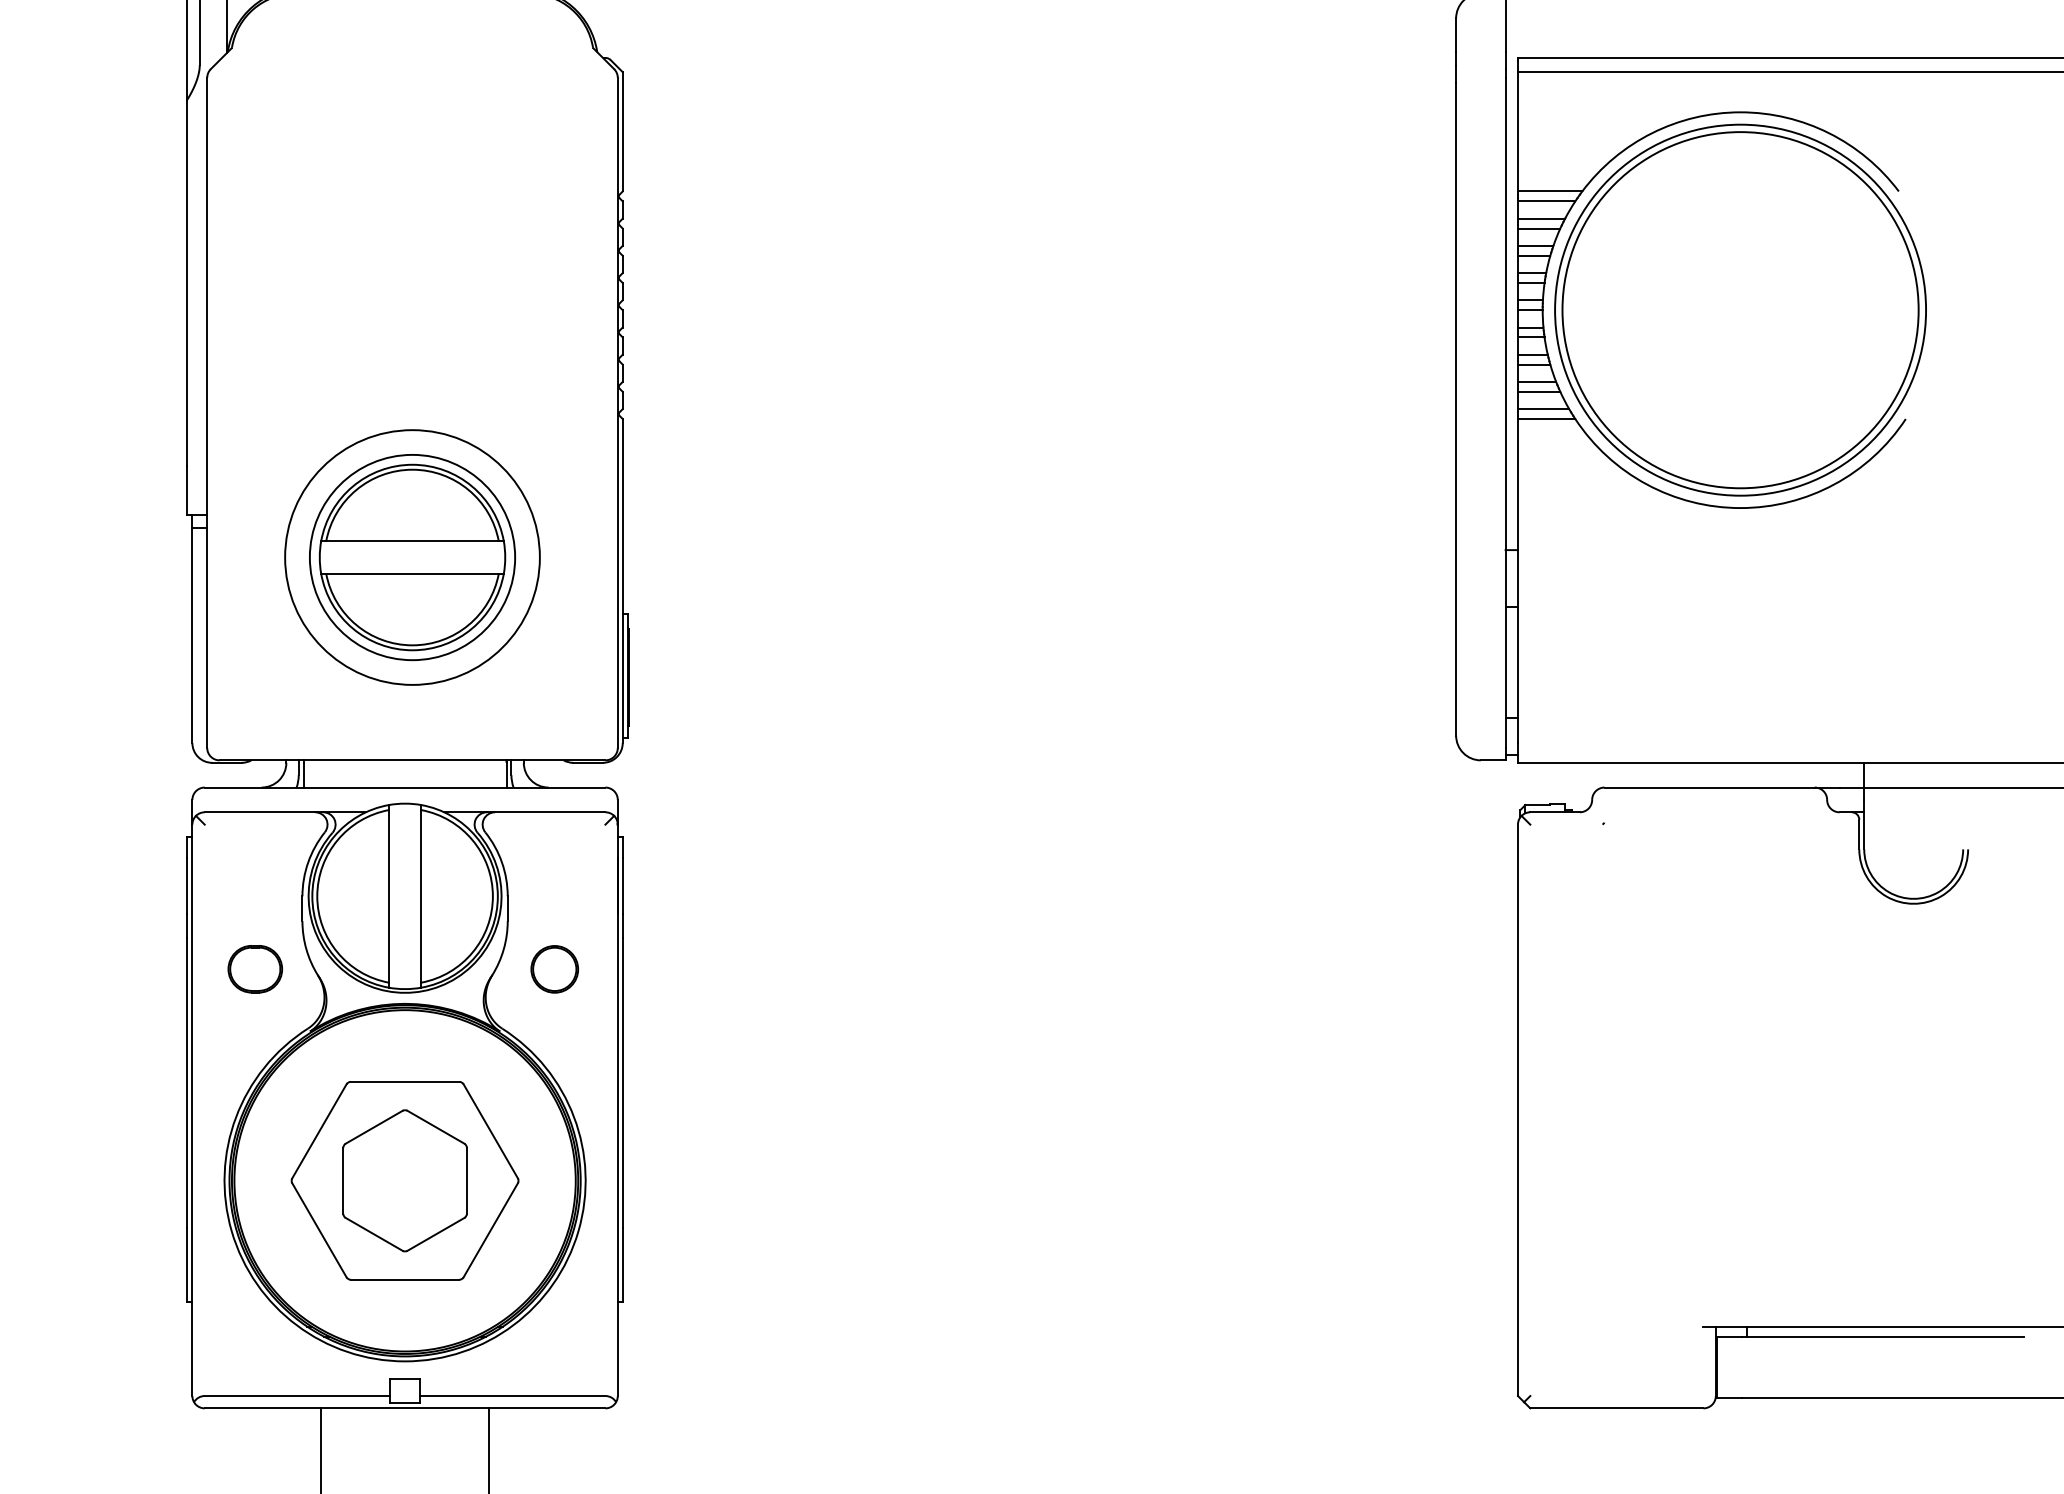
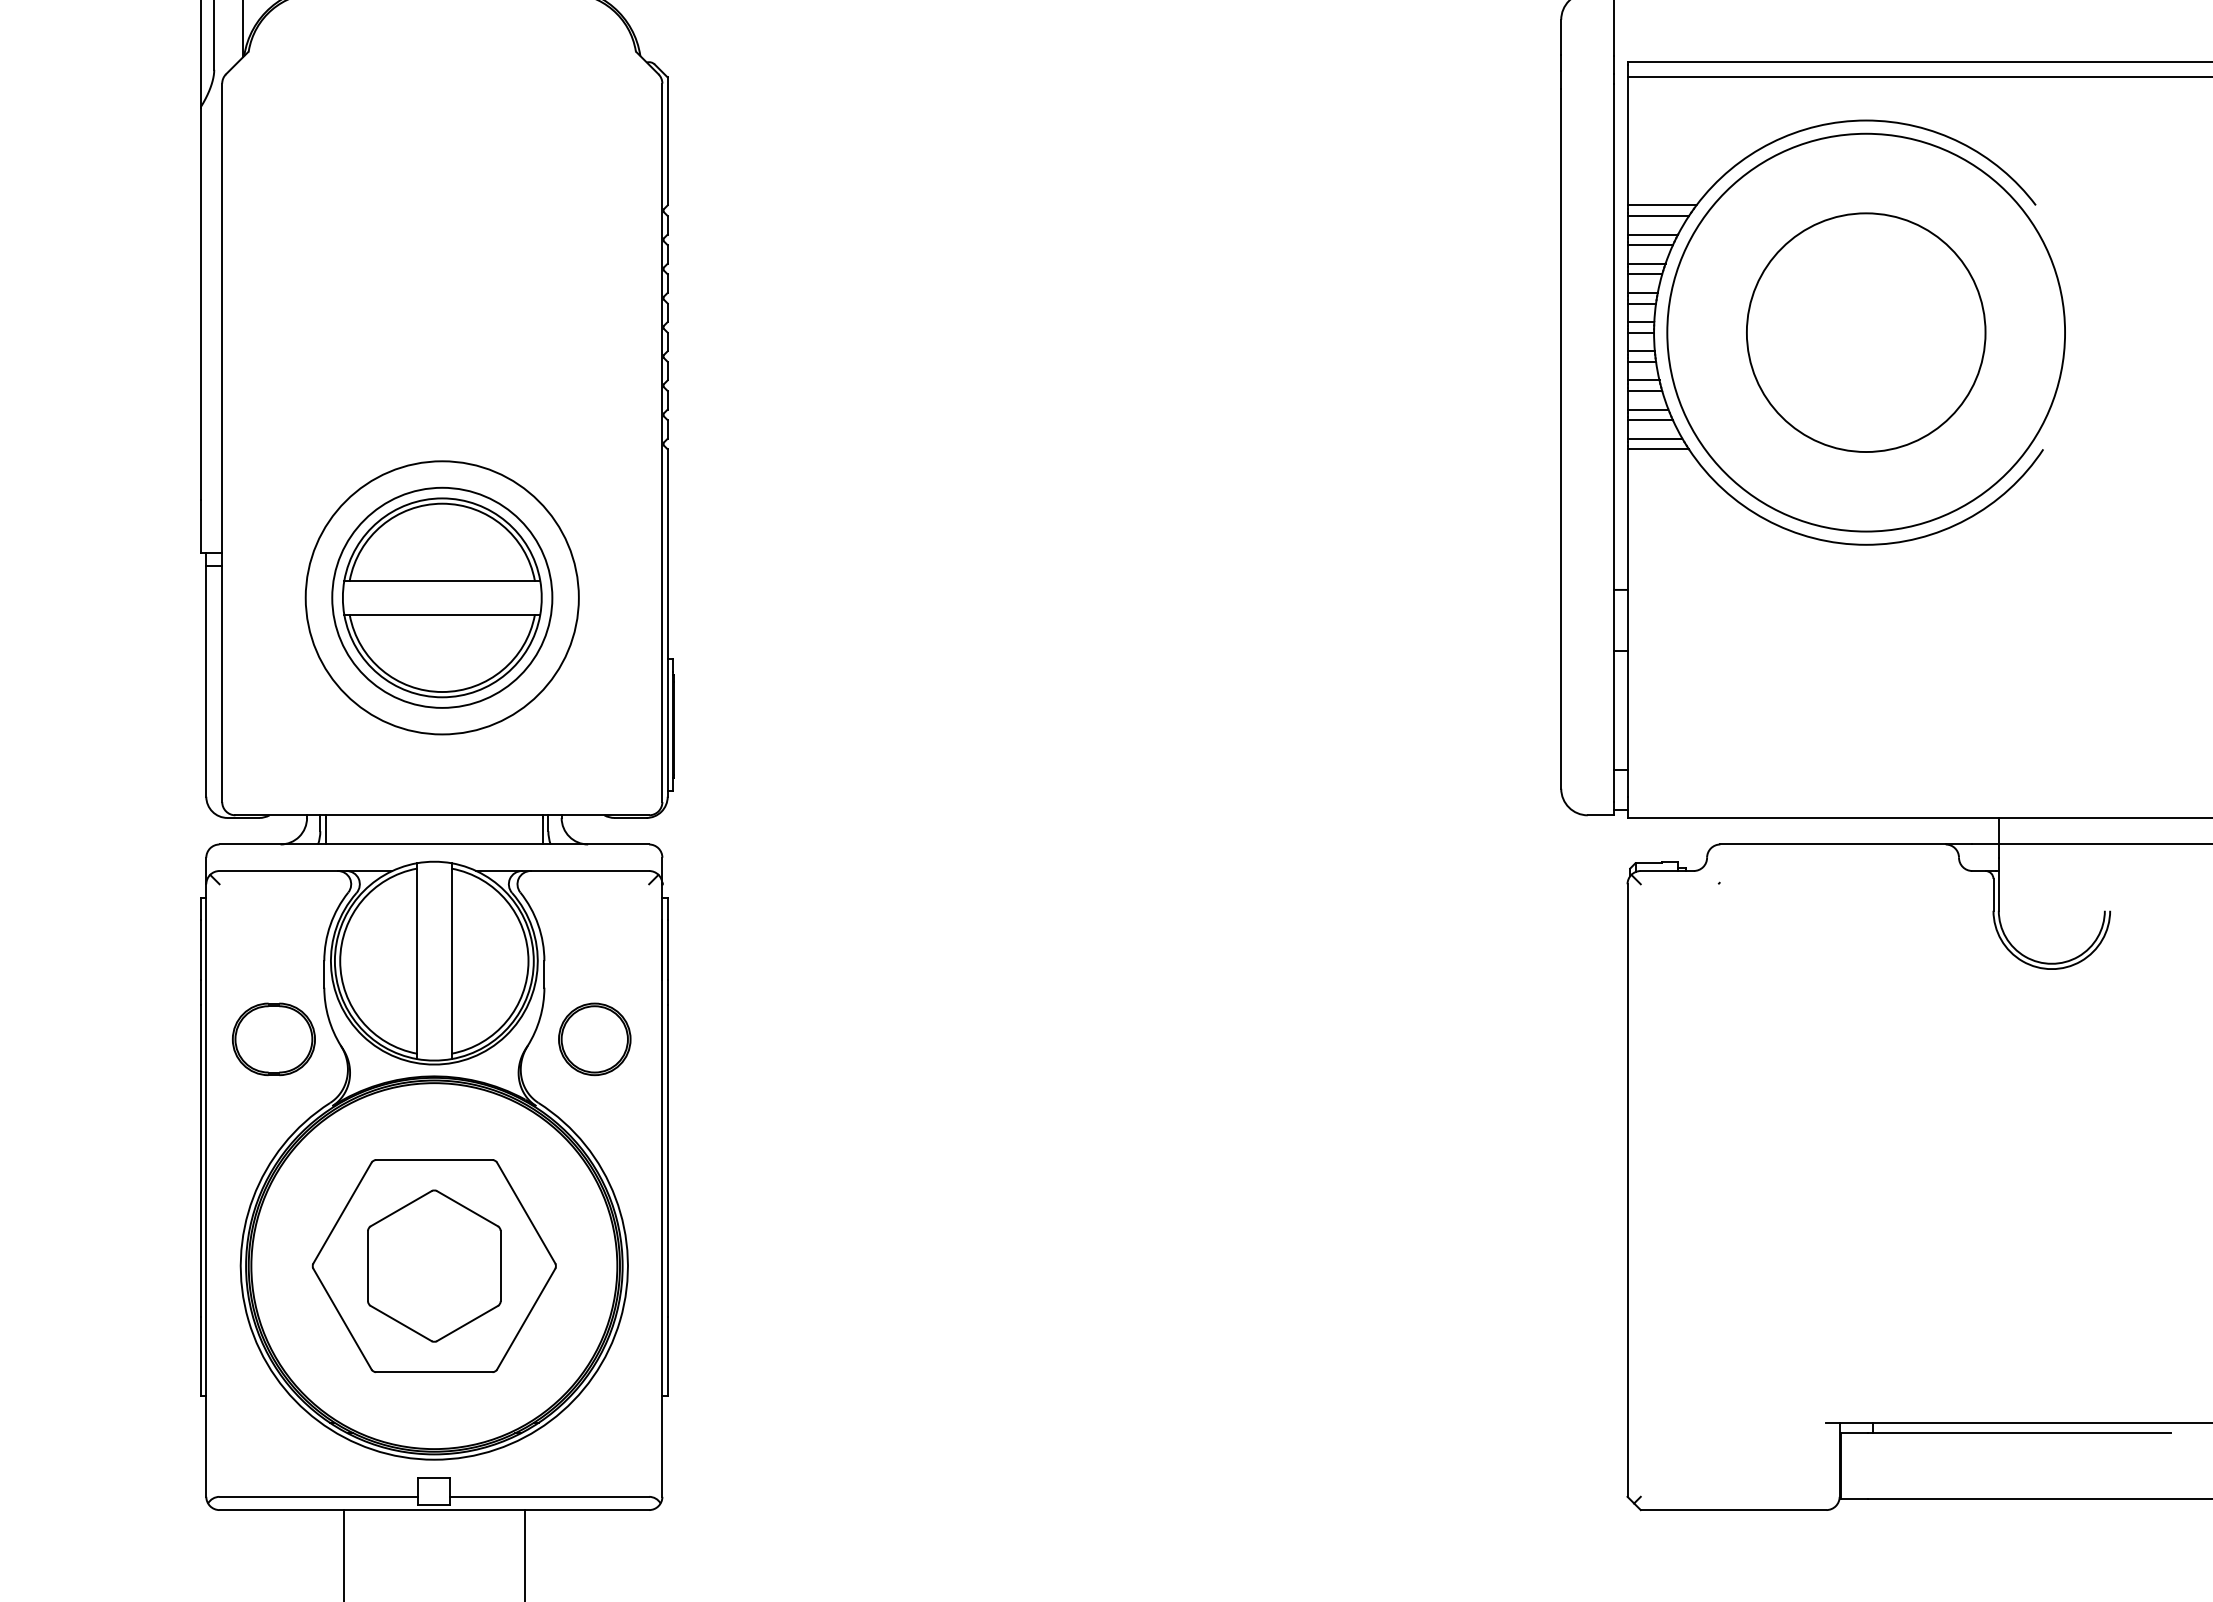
circle: (1739, 310) -> (1865, 332), size x0.62
part: (255, 968) -> (273, 1038), size x1.43
part: (554, 969) -> (594, 1039), size x1.43

